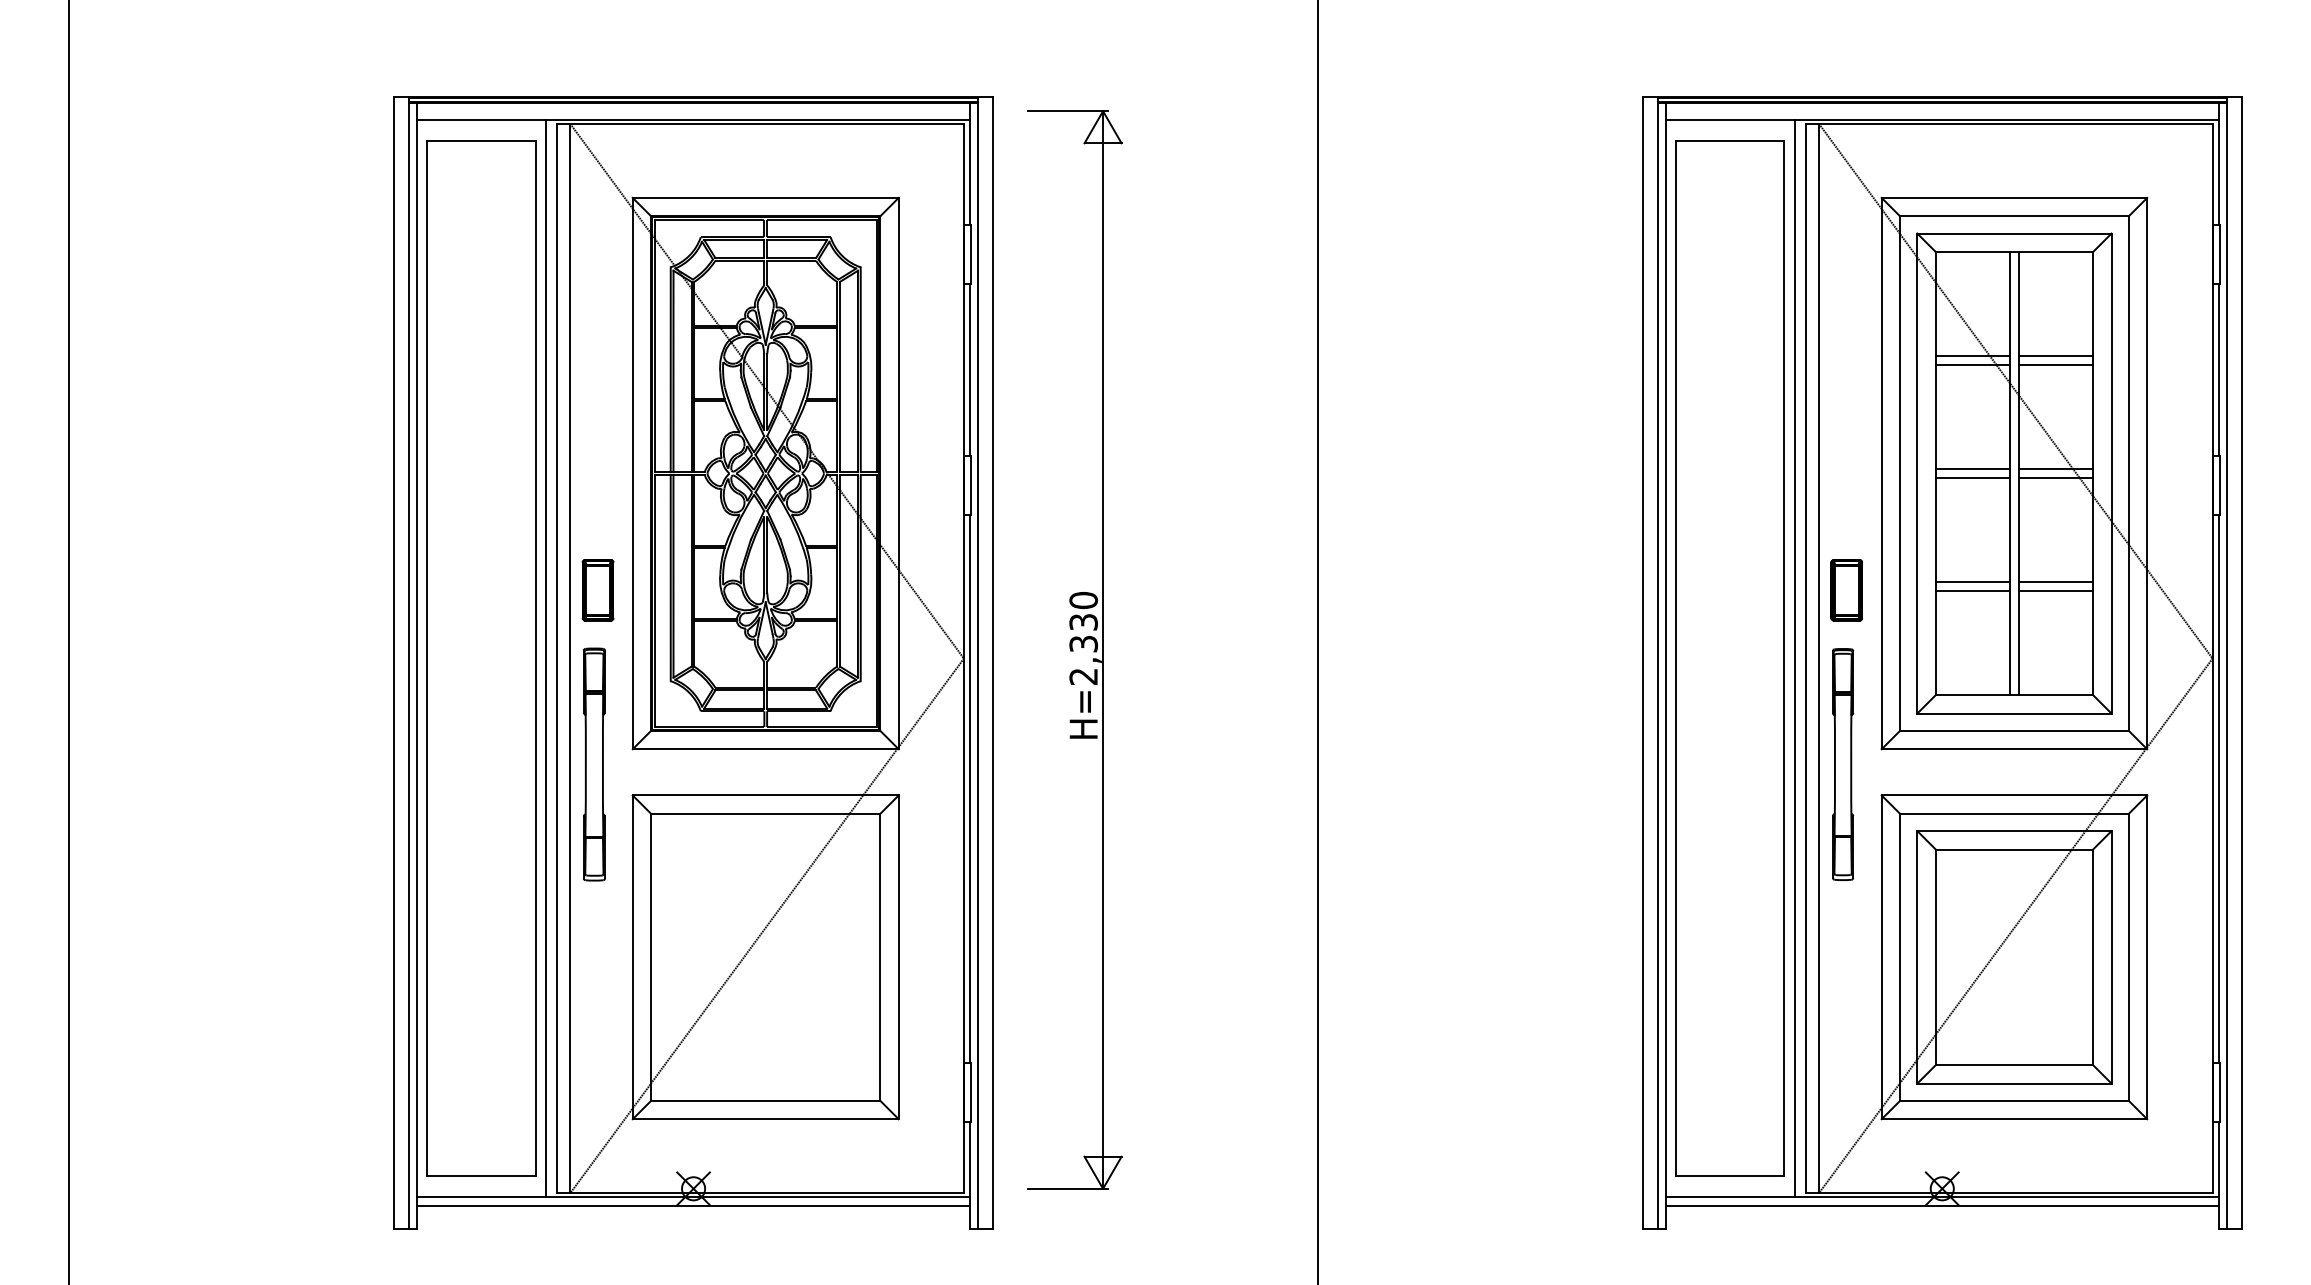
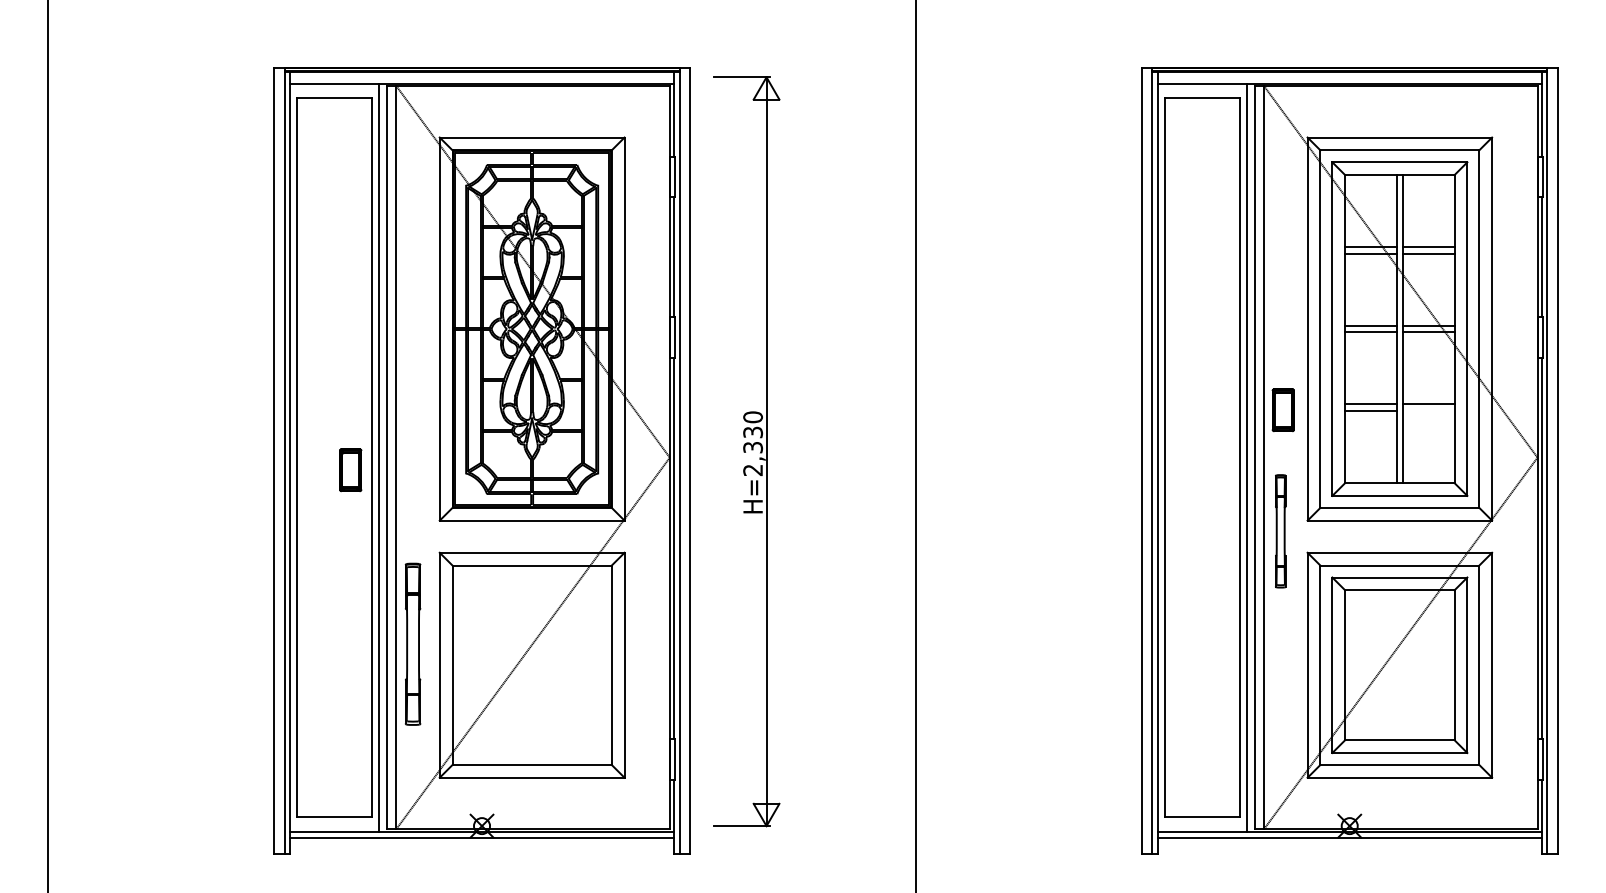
part: (597, 590) -> (350, 470), moved
line: (2055, 590) -> (1428, 410), removed
part: (593, 763) -> (412, 643), moved
part: (1842, 764) -> (1280, 531), size x0.7

